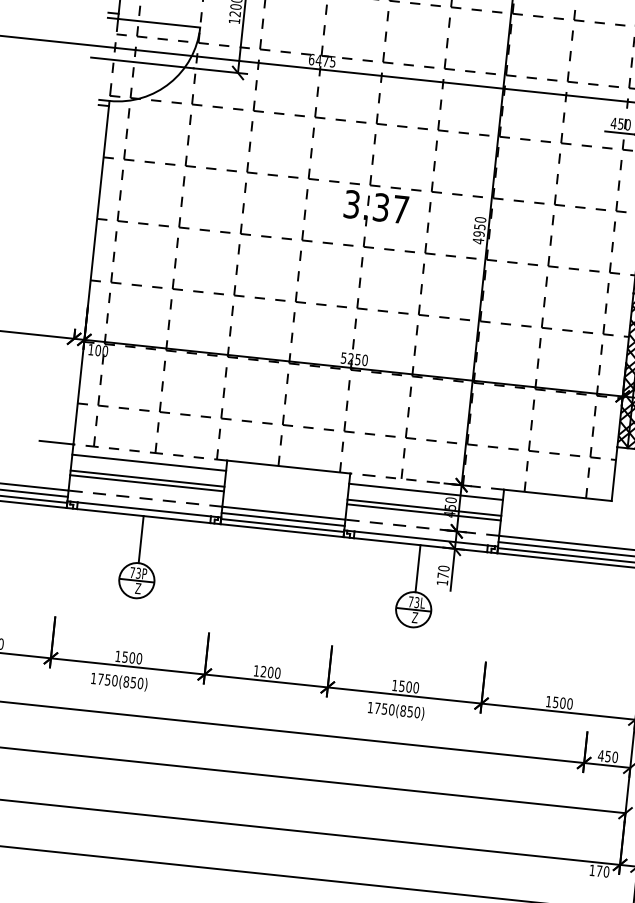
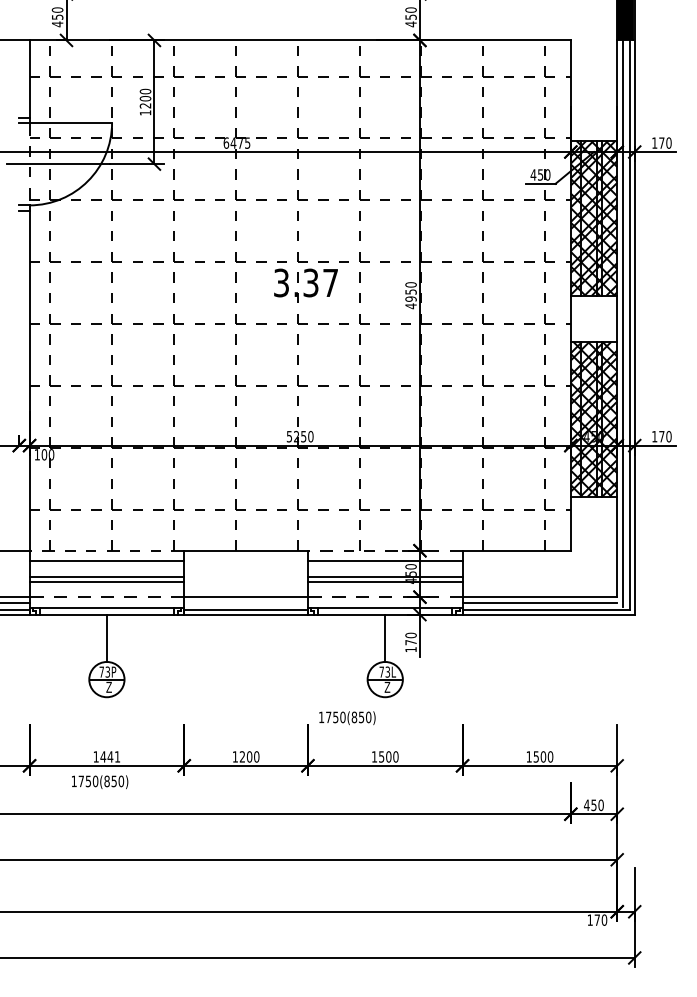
line: (282, 519) -> (245, 603), removed
text: (132, 657) -> (110, 756), 1500 -> 1441
text: (396, 711) -> (347, 718), moved

